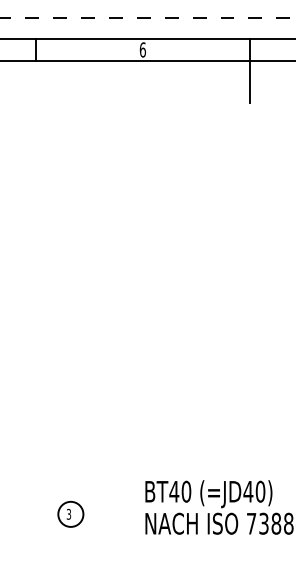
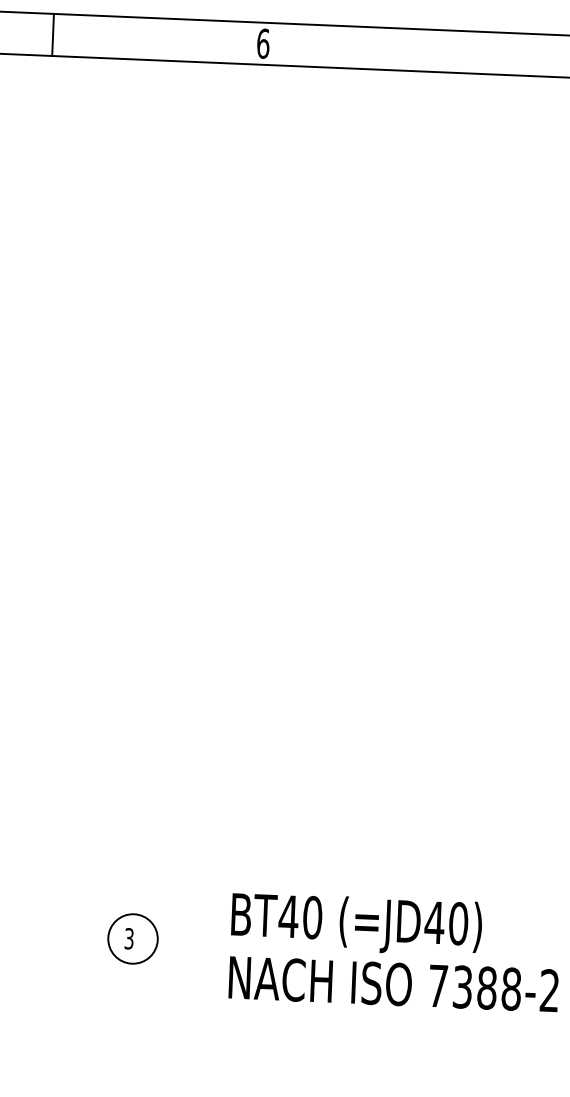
line: (249, 71) -> (471, 95), removed
part: (70, 514) -> (132, 939), moved

